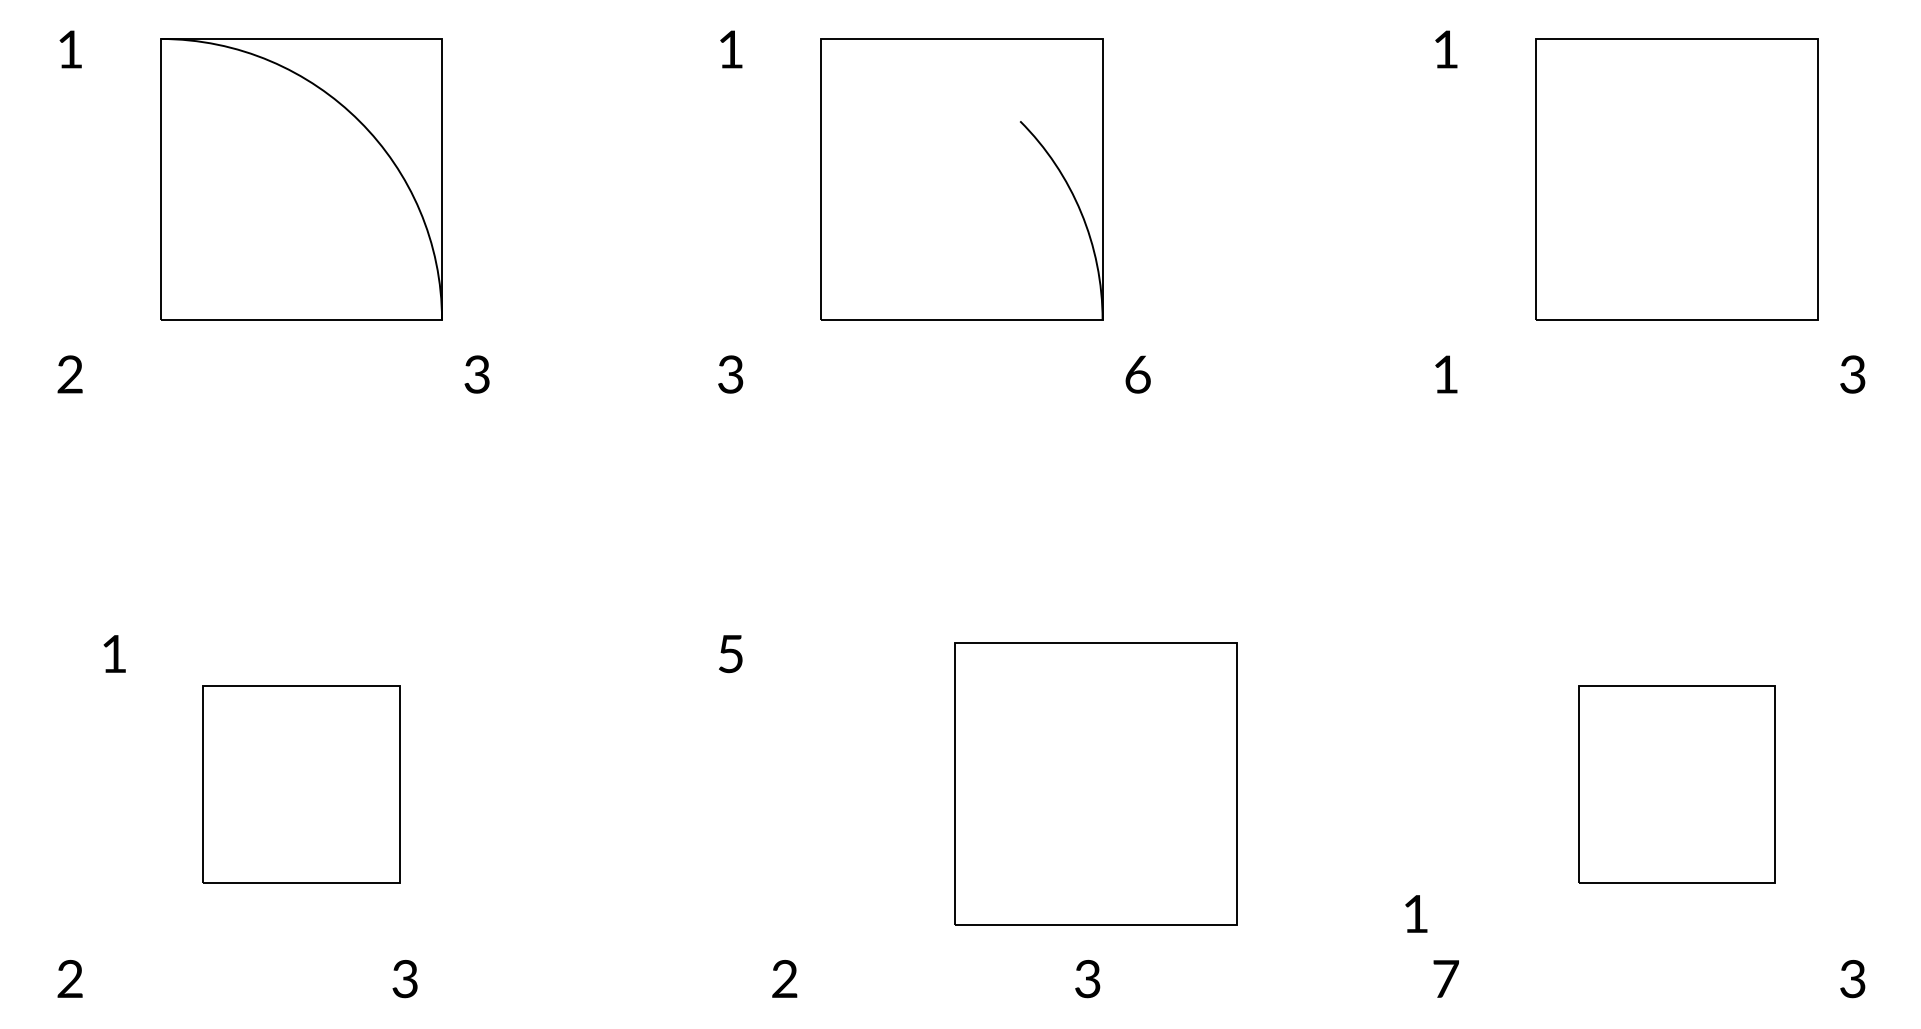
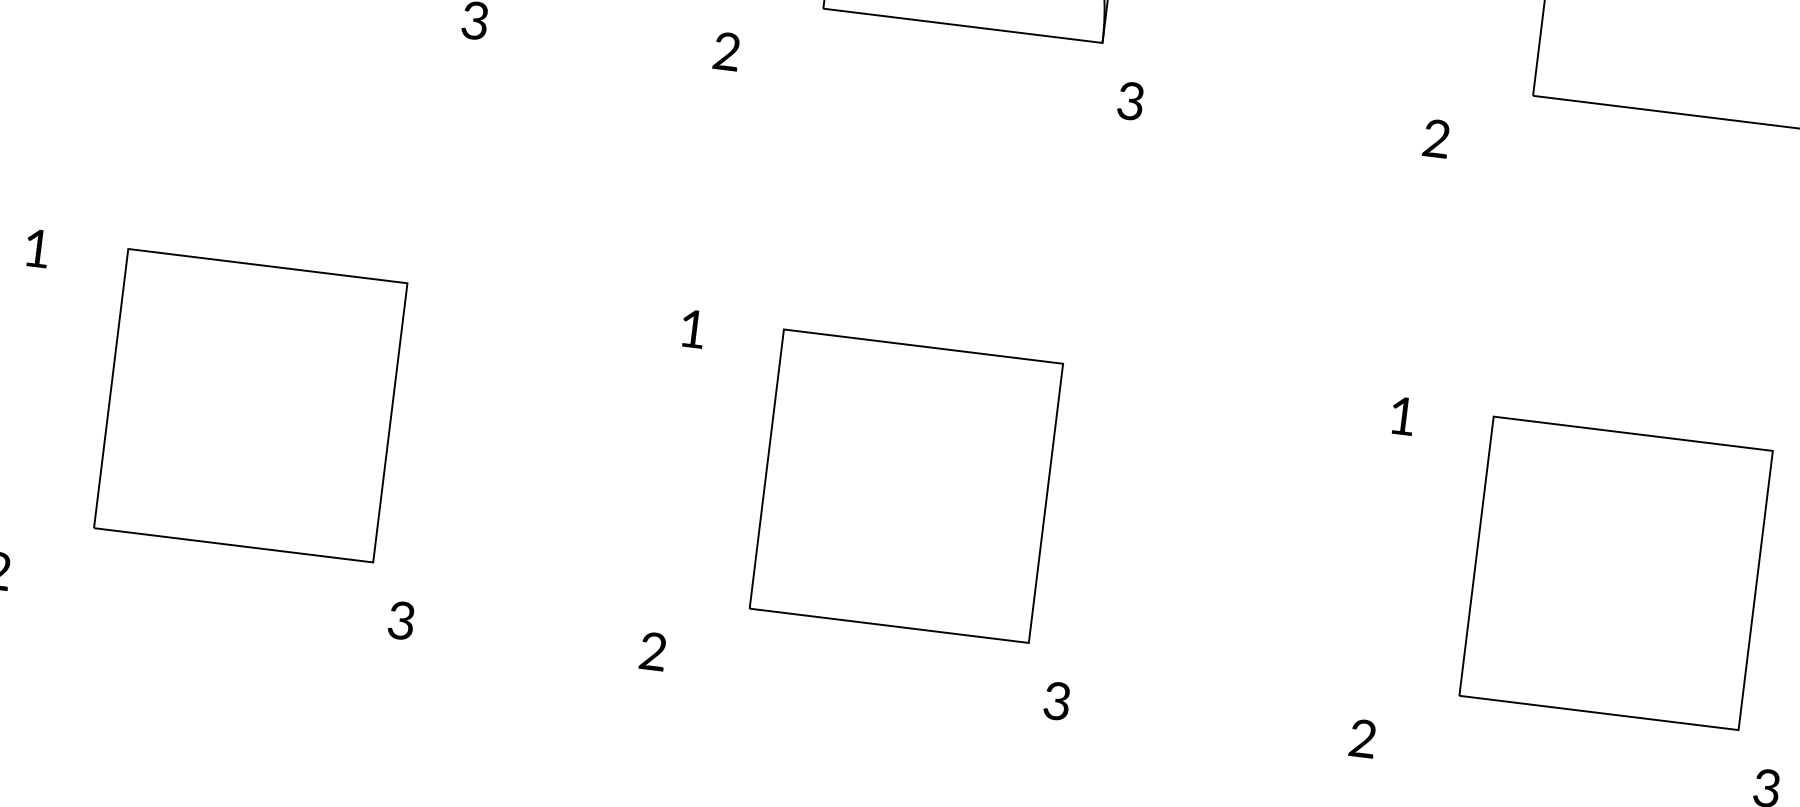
text: (1137, 374) -> (1130, 101), 6 -> 3
text: (1445, 374) -> (1436, 138), 1 -> 2
text: (730, 375) -> (726, 52), 3 -> 2
text: (114, 653) -> (37, 247), moved
text: (730, 654) -> (692, 329), 5 -> 1
part: (301, 783) -> (250, 405), size x1.43
part: (1095, 783) -> (905, 485), moved
part: (1676, 783) -> (1615, 572), size x1.43
text: (1416, 913) -> (1403, 415), moved
text: (784, 978) -> (652, 650), moved
text: (1445, 978) -> (1362, 738), 7 -> 2
text: (404, 979) -> (400, 621), moved
text: (1087, 979) -> (1056, 701), moved

